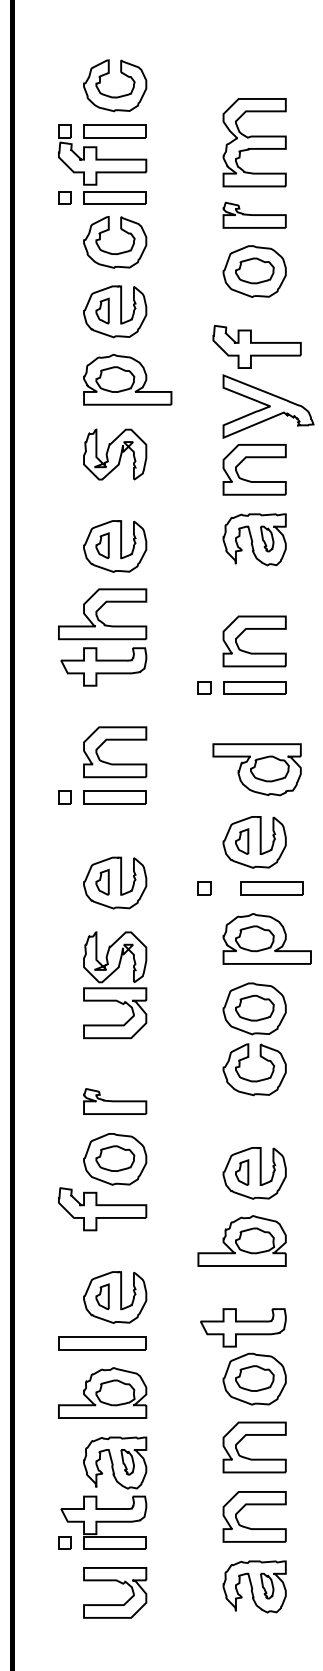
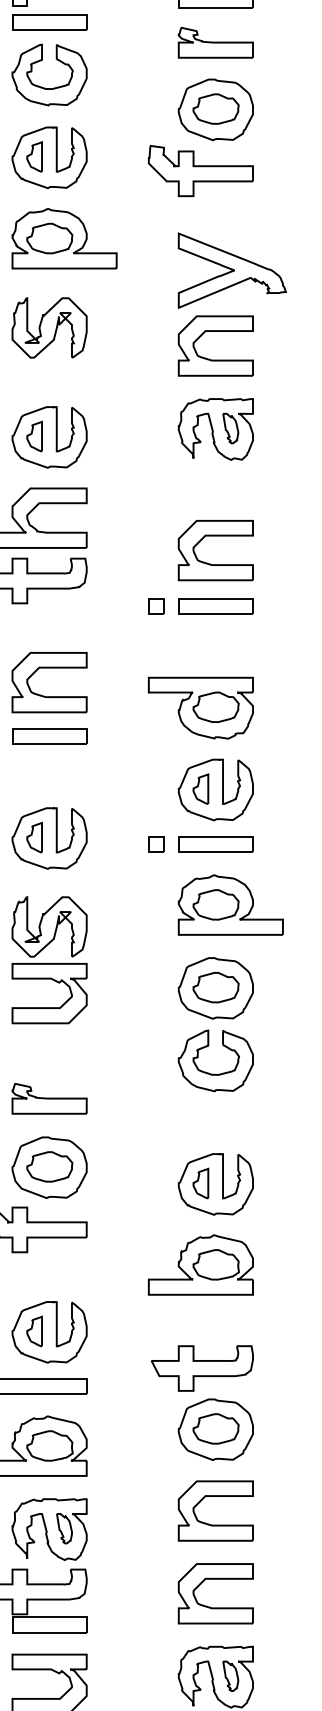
part: (256, 346) -> (200, 170), moved
part: (256, 769) -> (200, 707), moved
part: (271, 888) -> (215, 844), moved

